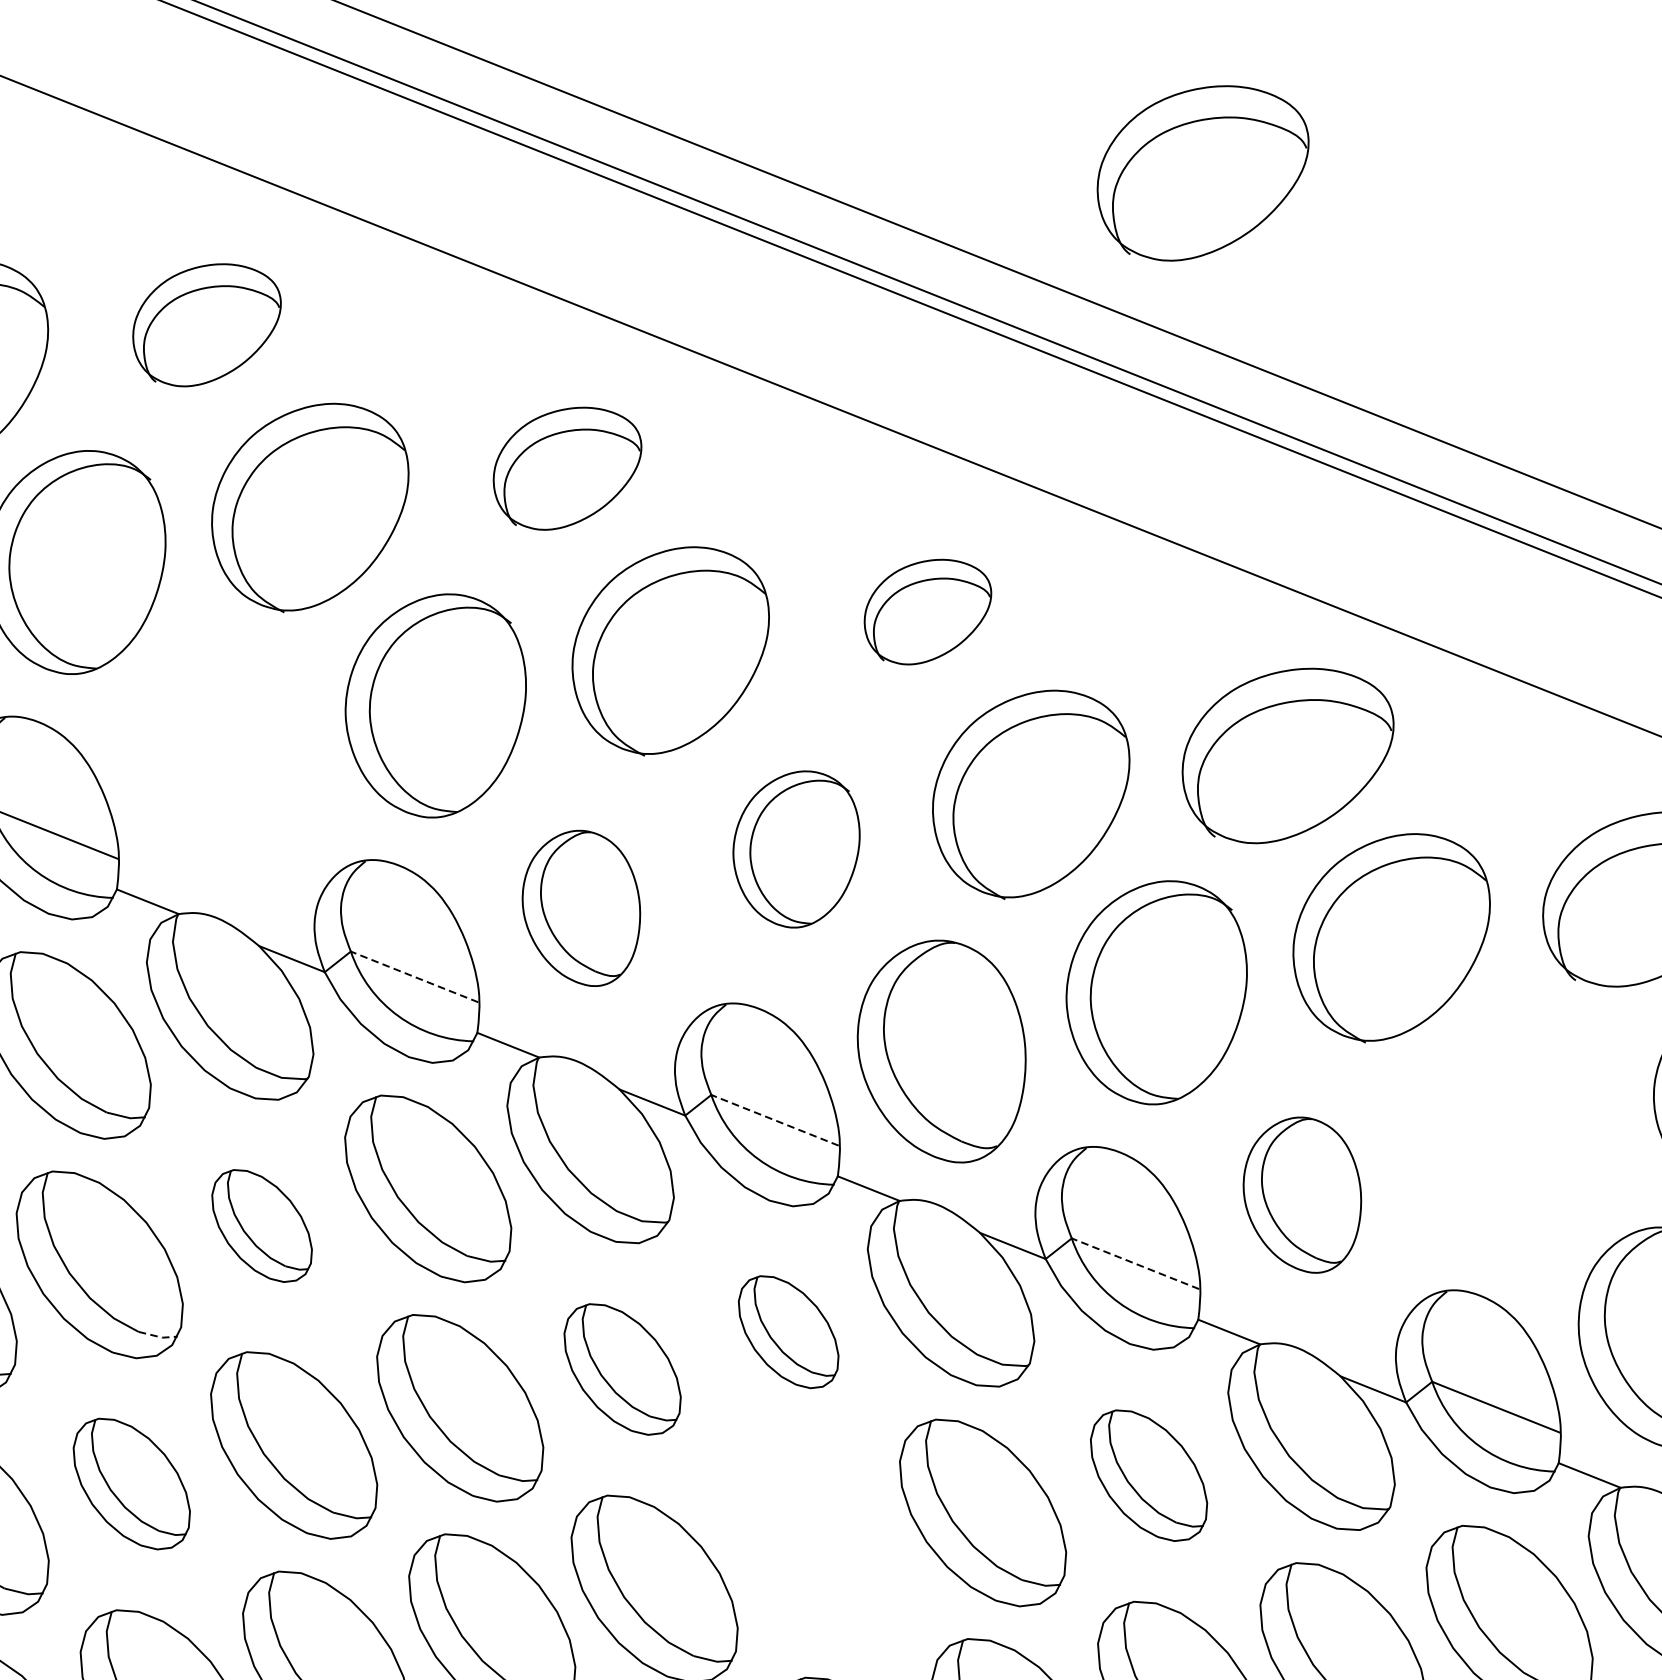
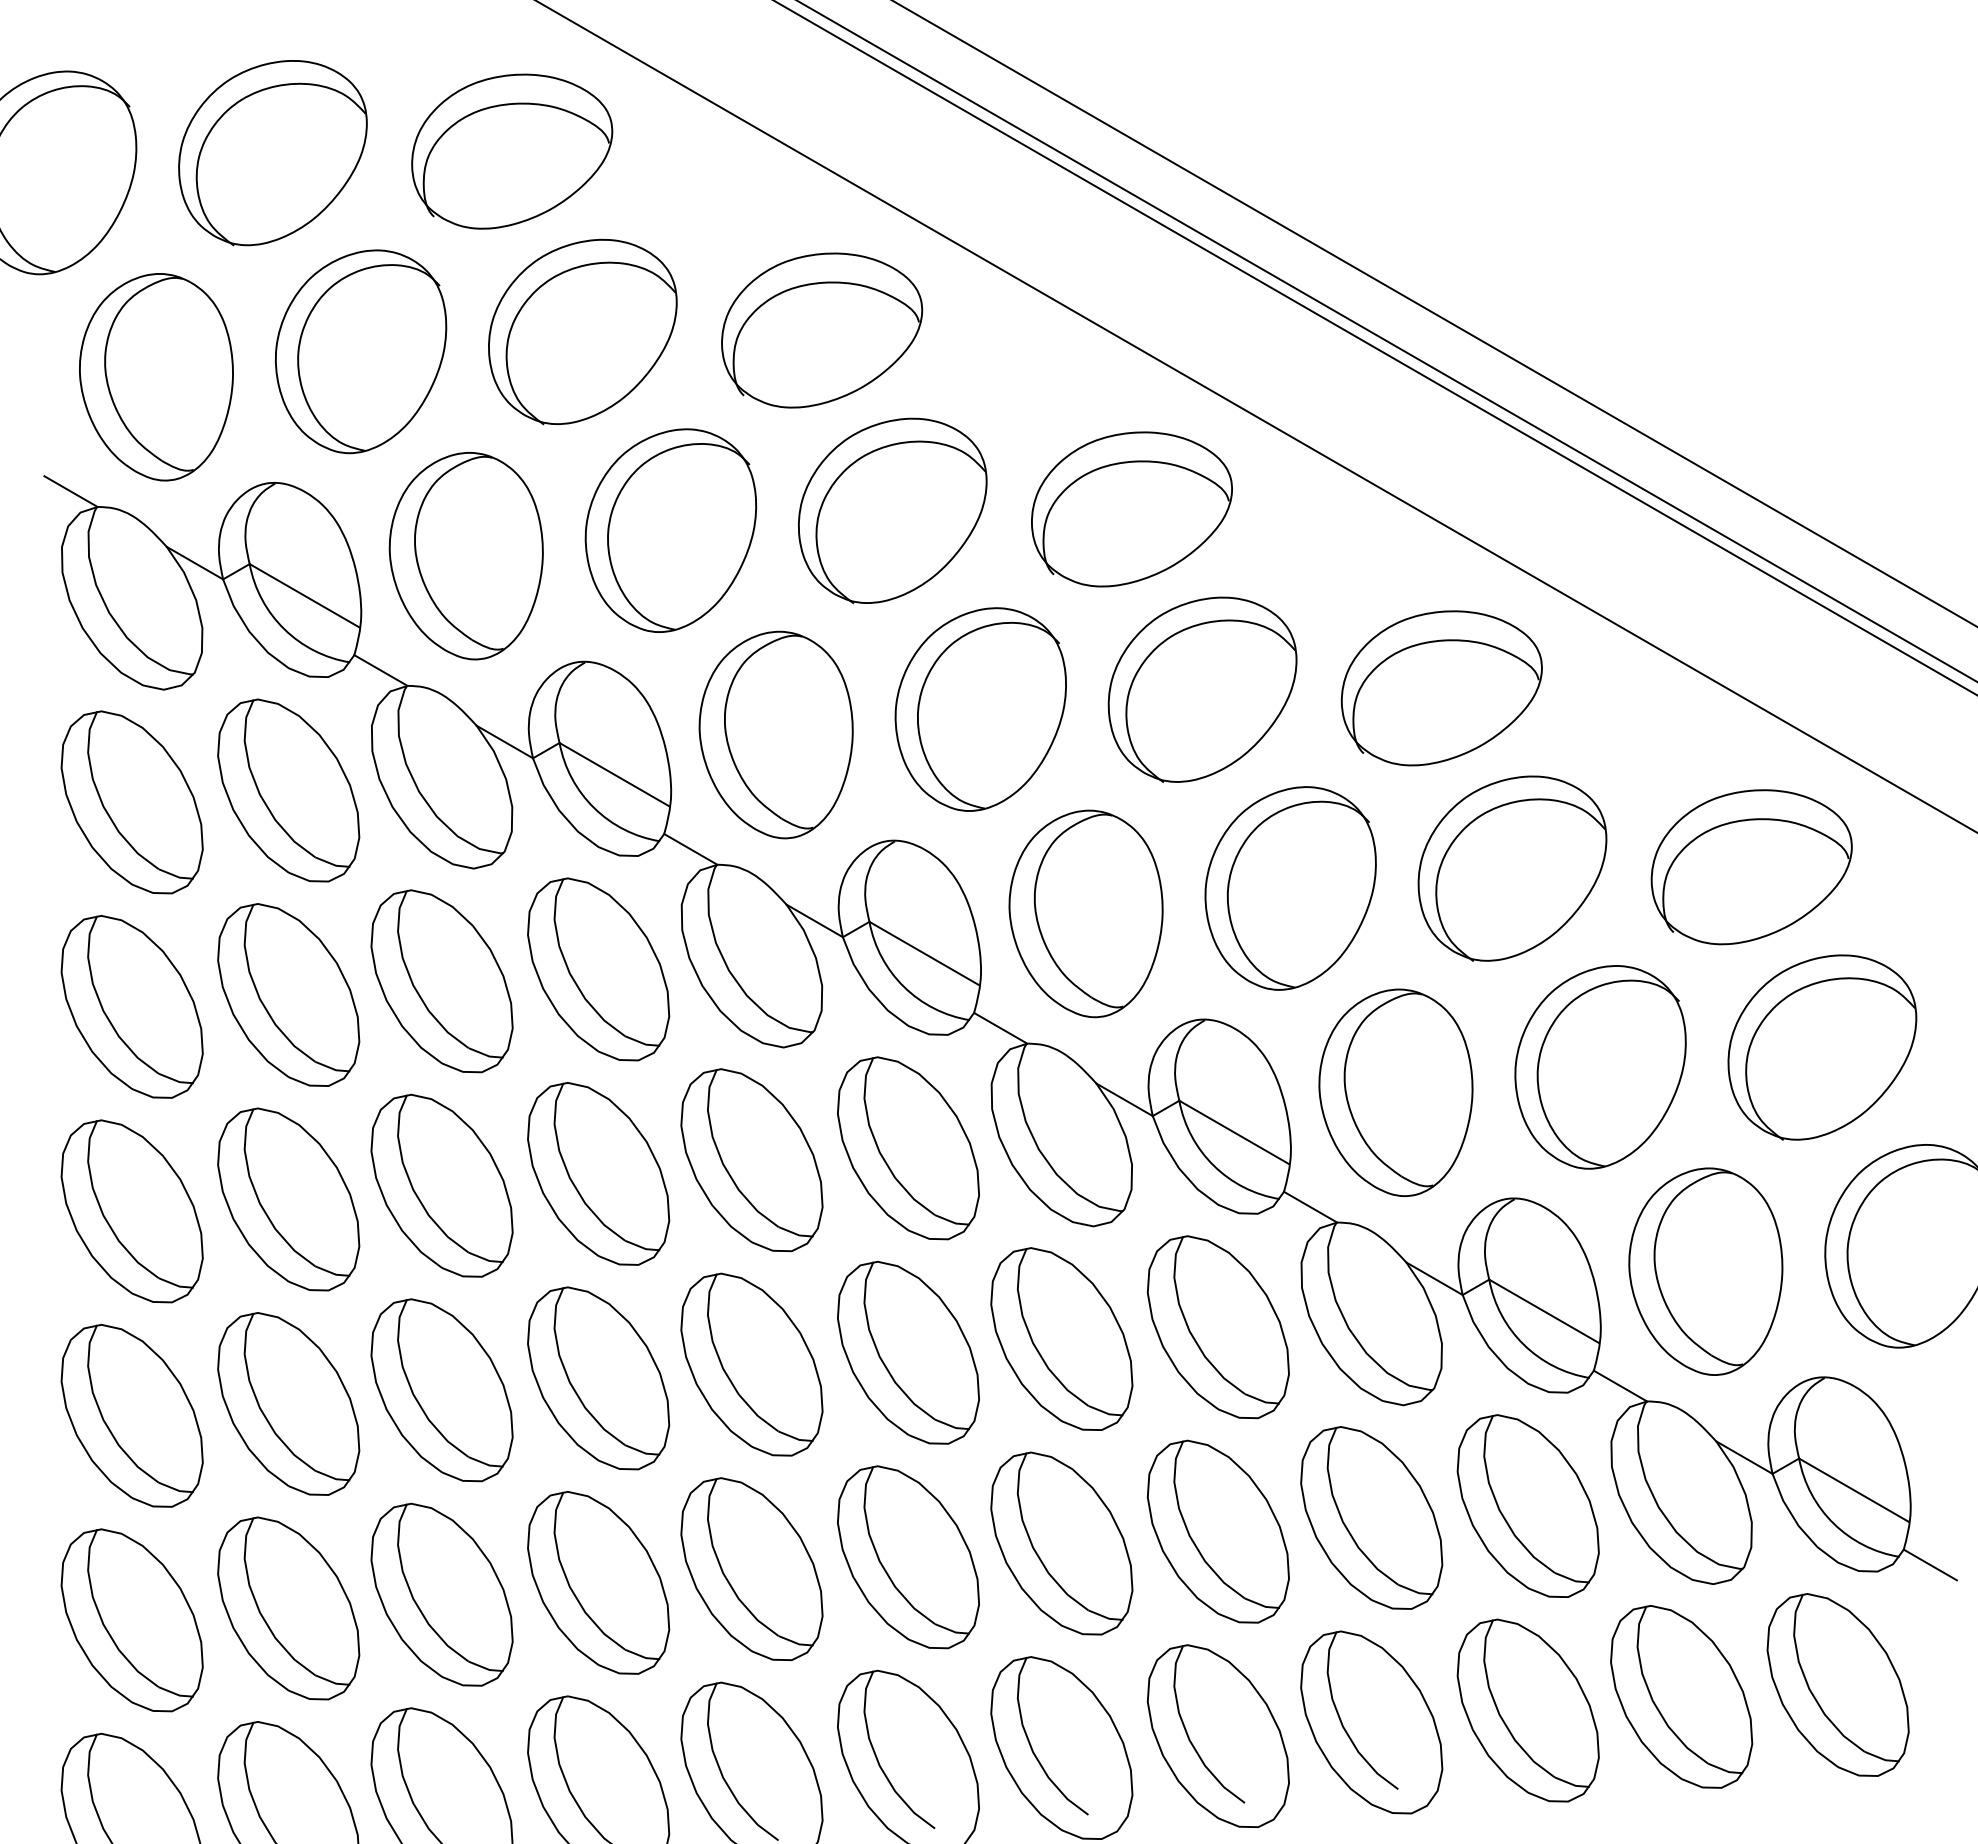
part: (1203, 172) -> (1441, 145), removed
part: (207, 324) -> (512, 151), size x1.43
part: (568, 467) -> (822, 330), size x1.43
part: (927, 611) -> (1131, 509), size x1.67
part: (220, 766) -> (465, 556), added
part: (797, 849) -> (980, 709), size x1.43
part: (581, 908) -> (775, 734), size x1.43
line: (413, 976) -> (613, 774), dashed -> solid
line: (774, 1120) -> (923, 953), dashed -> solid
part: (1518, 1136) -> (1600, 1067), added
part: (1302, 1195) -> (1395, 1092), size x1.43
part: (261, 1225) -> (441, 981), size x1.67
line: (1134, 1263) -> (1233, 1132), dashed -> solid
part: (788, 1332) -> (908, 1148), size x1.67
line: (159, 1337) -> (333, 1069), dashed -> solid
part: (622, 1369) -> (751, 1160), size x1.43
part: (1148, 1475) -> (1217, 1327), size x1.43
part: (131, 1483) -> (288, 1199), size x1.43
part: (820, 1550) -> (908, 1352), added

